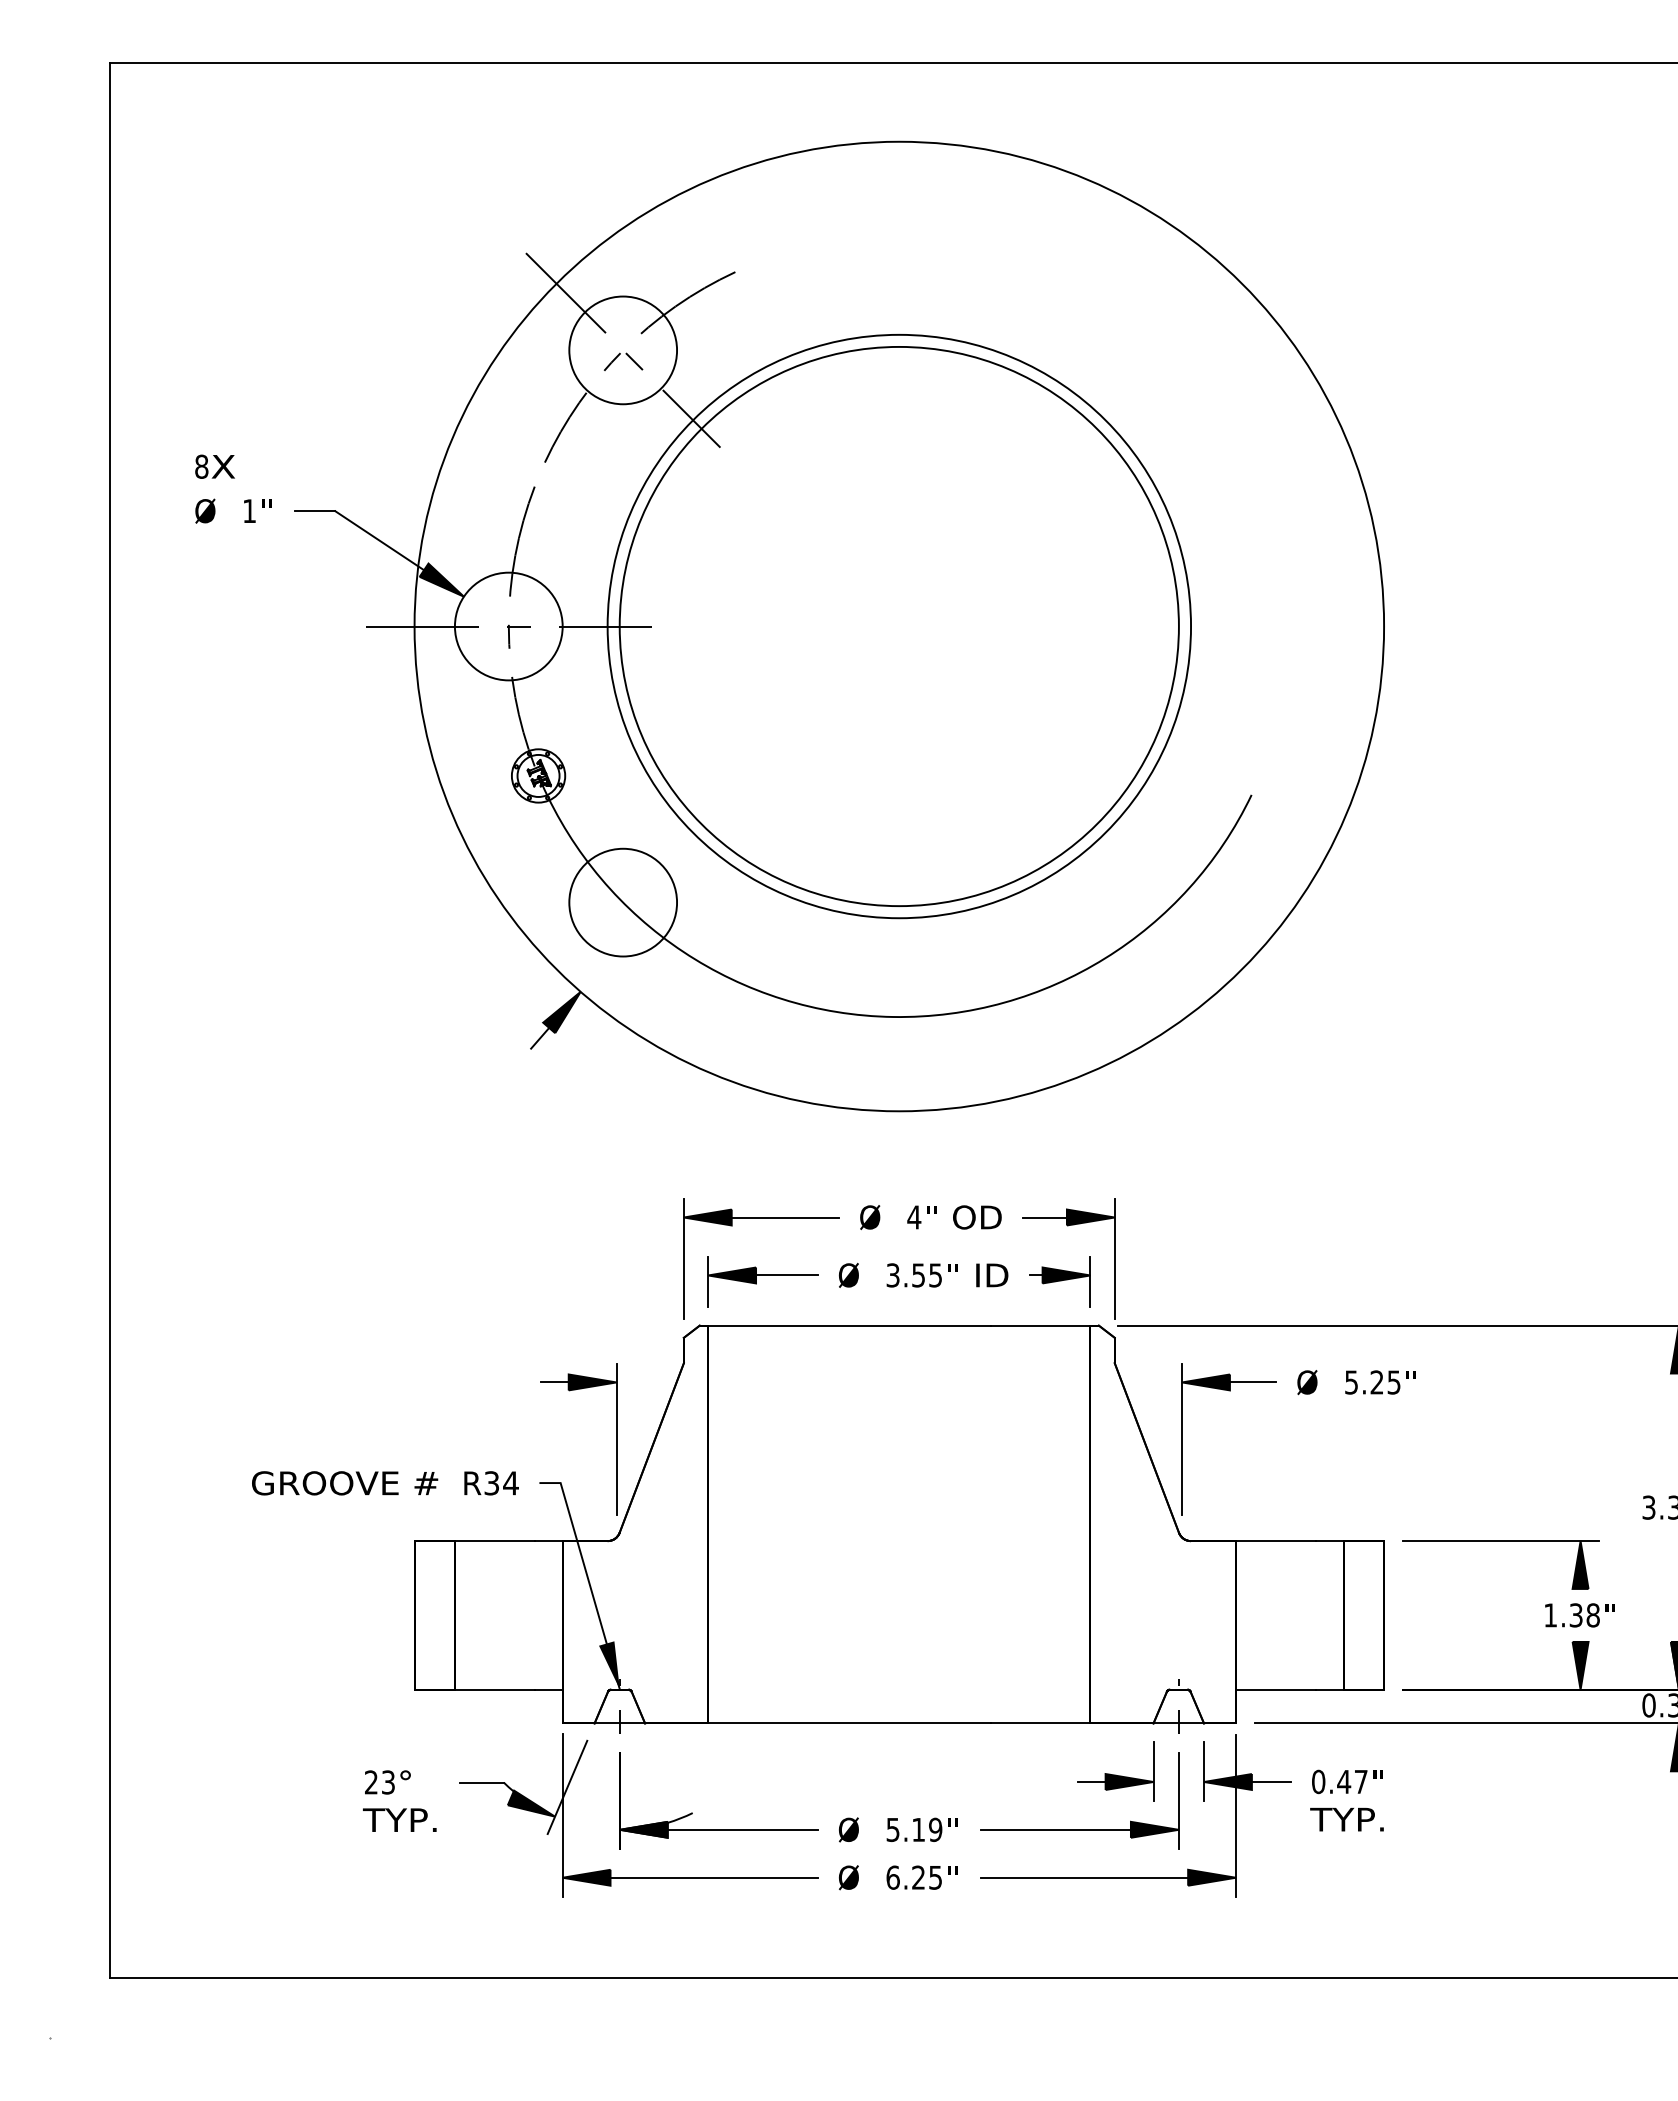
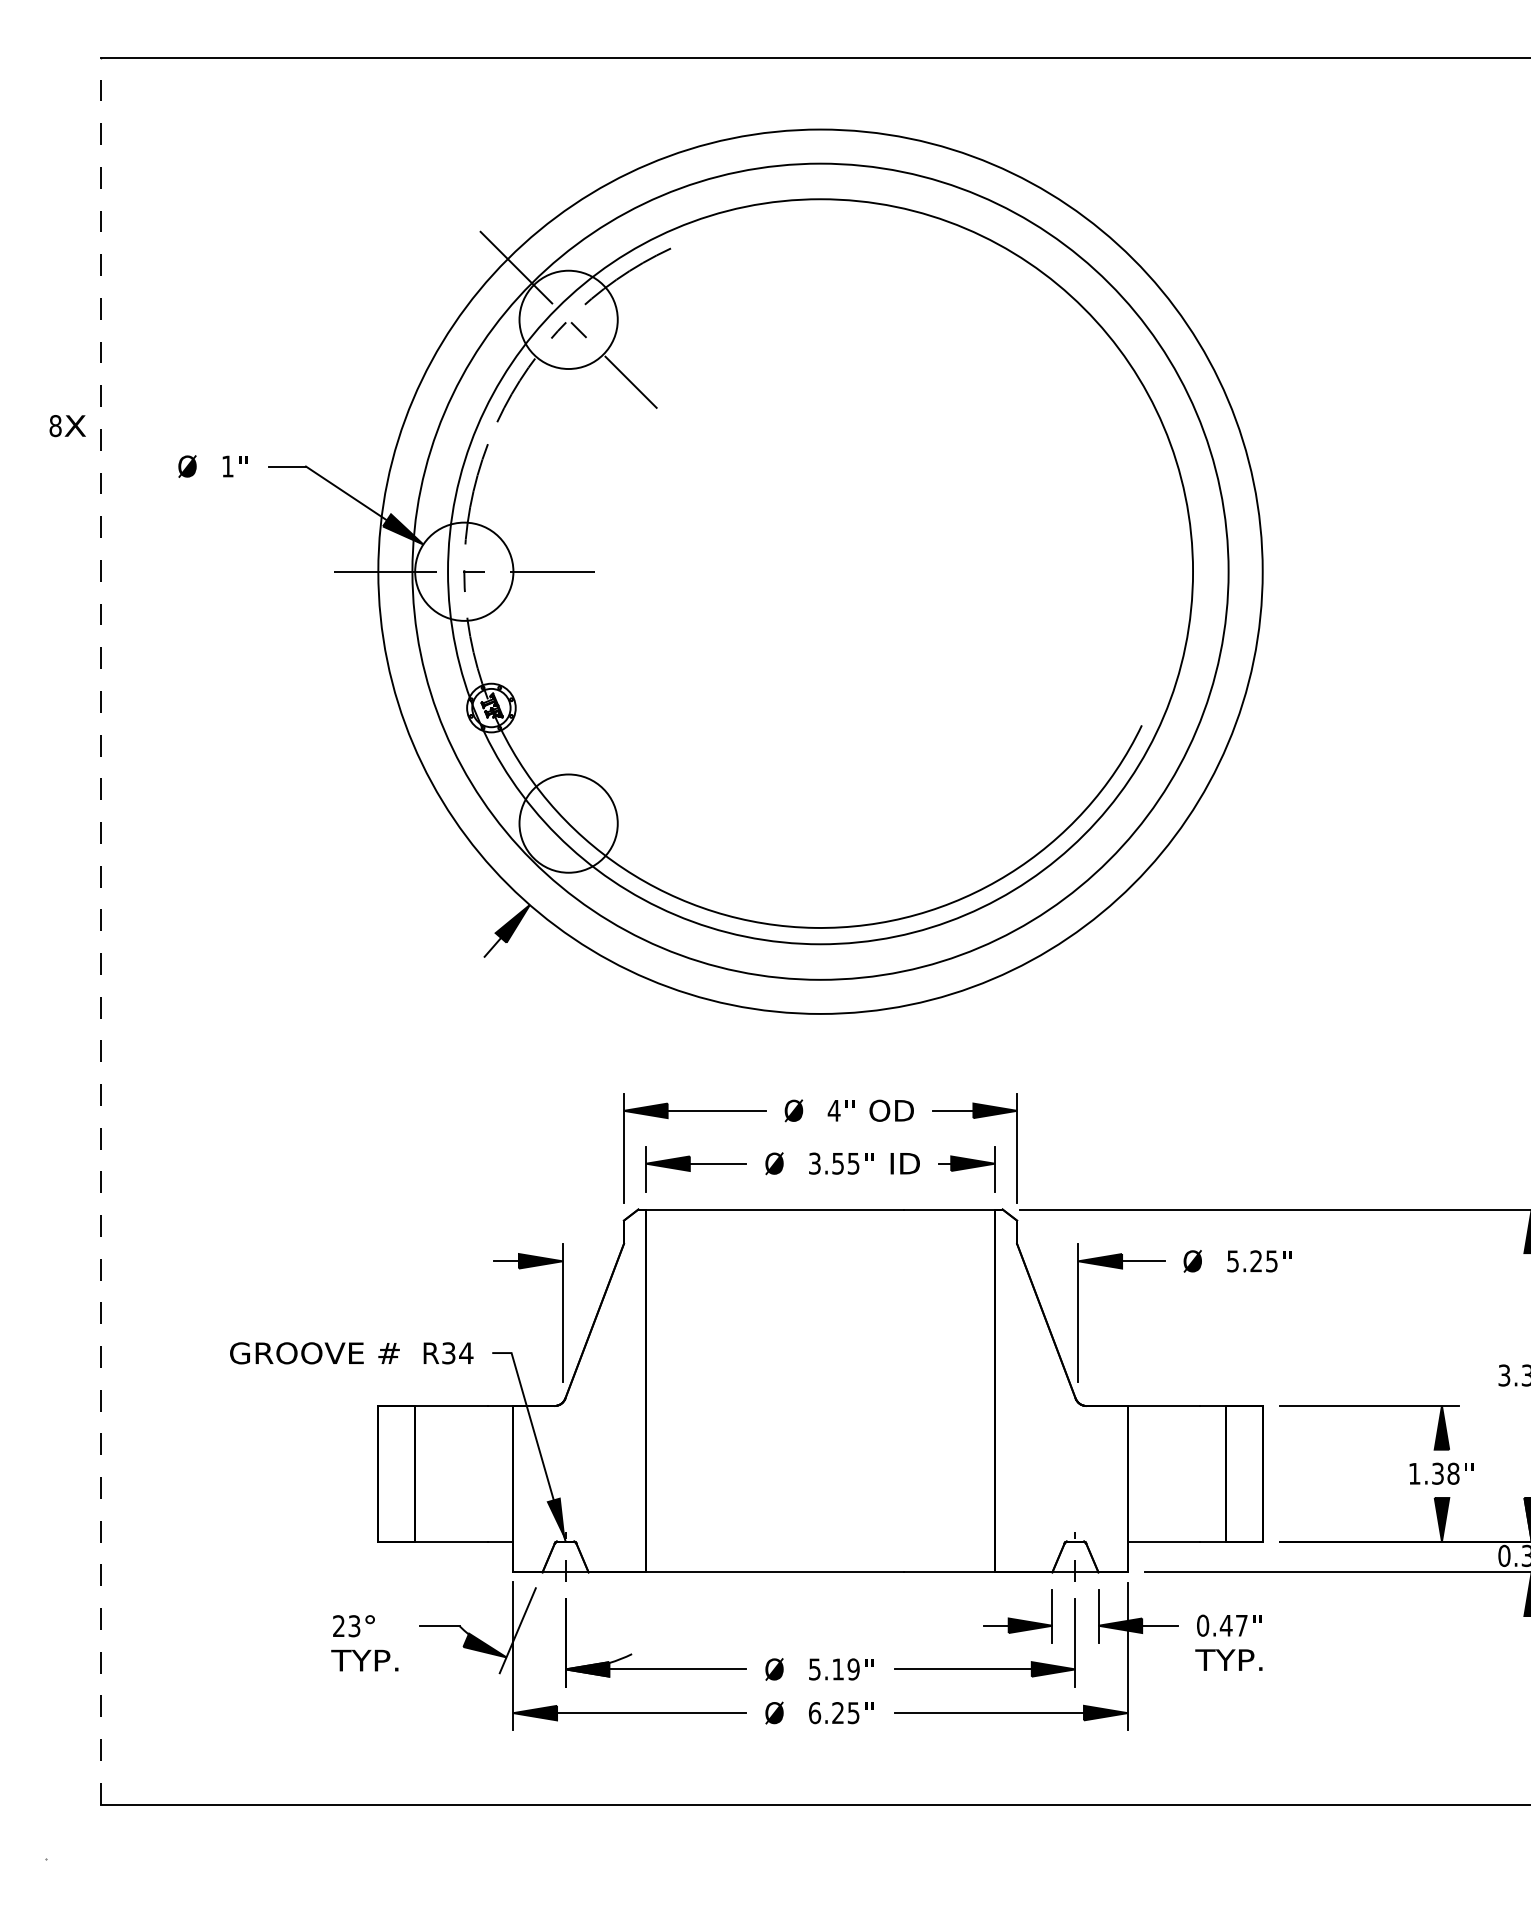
text: (214, 466) -> (67, 425), moved
circle: (898, 626) -> (819, 571), size x1.6
circle: (899, 626) -> (820, 571), size x1.4
line: (110, 1020) -> (100, 931), solid -> dashed

